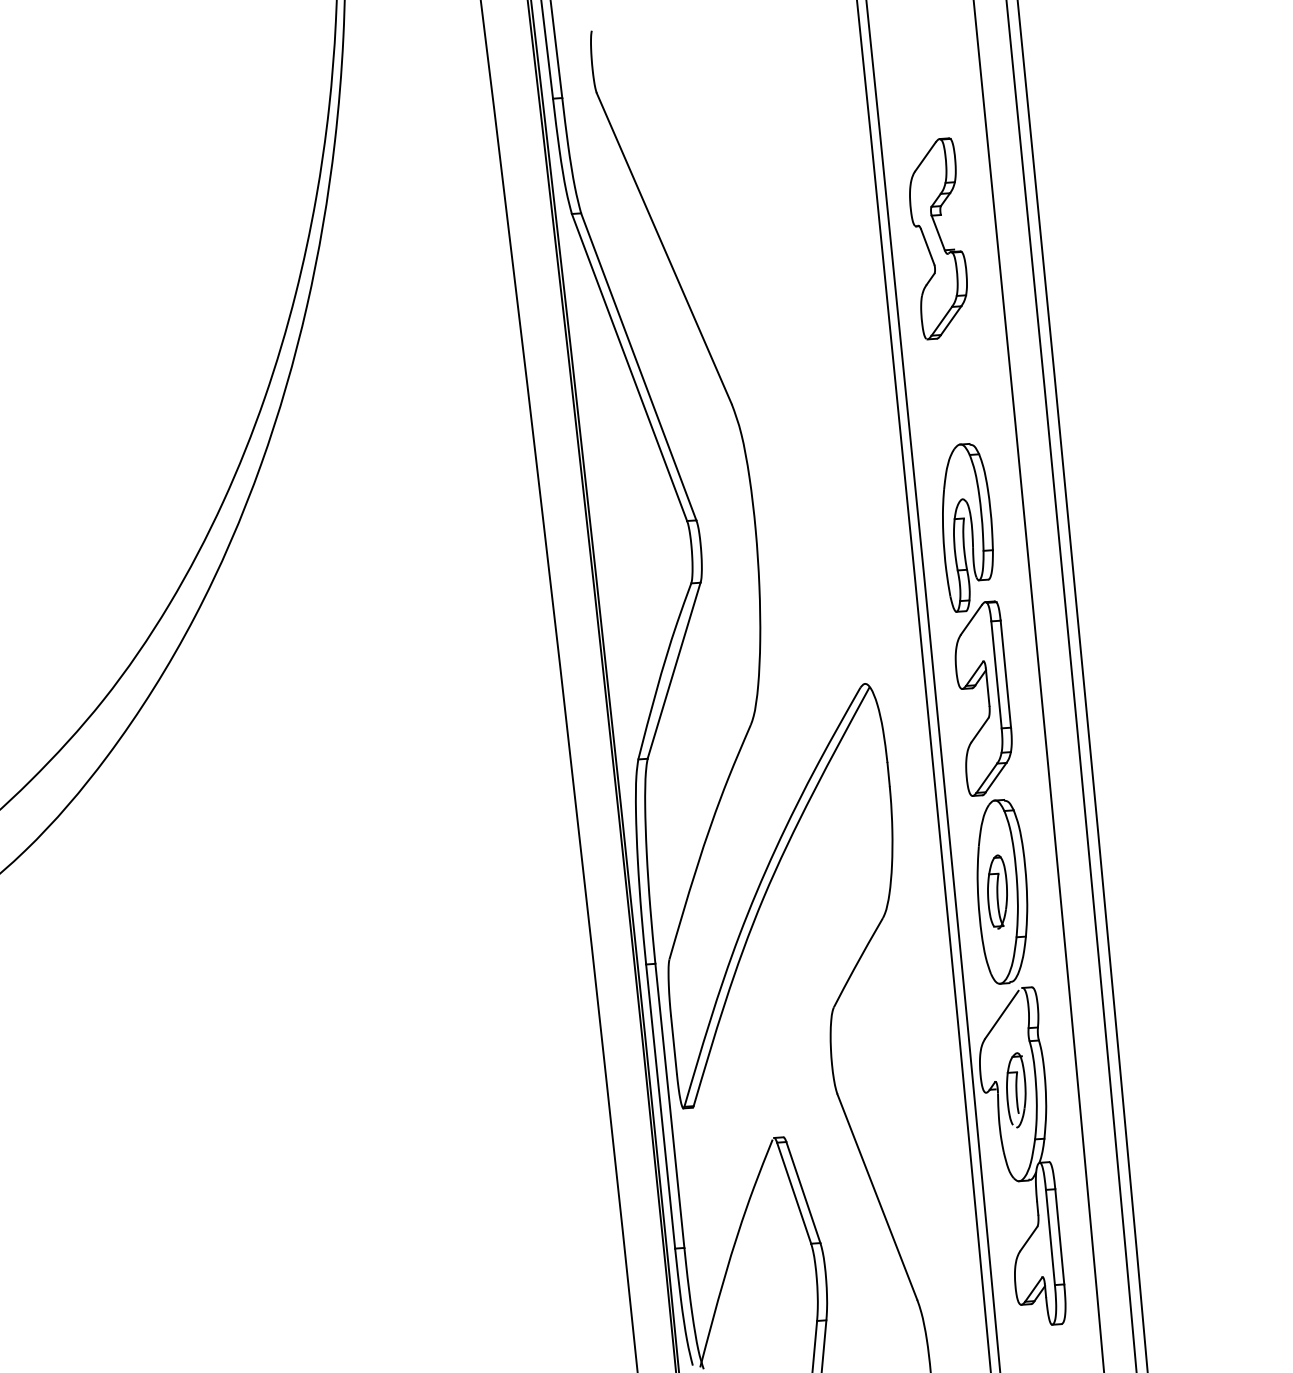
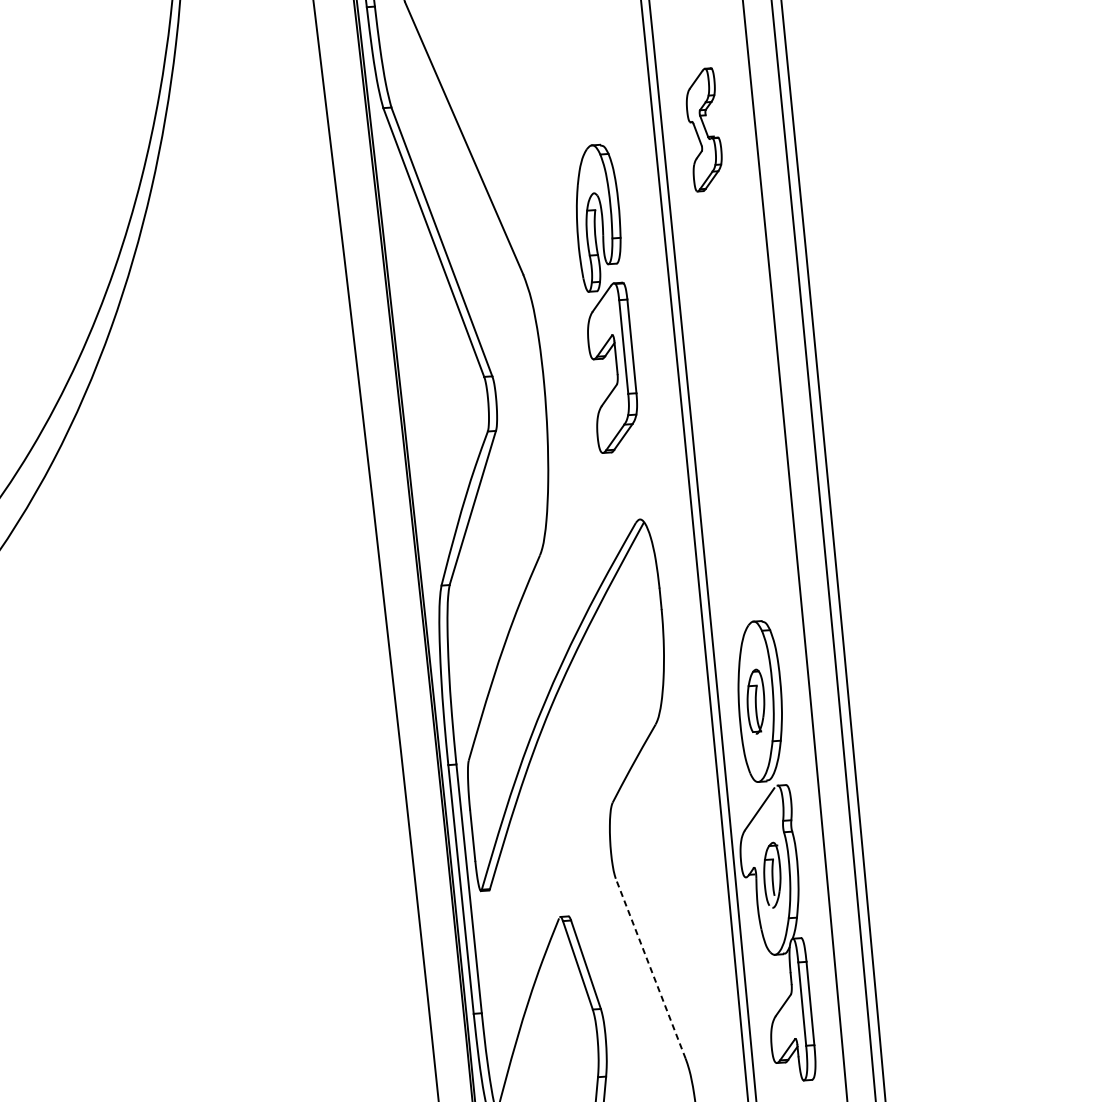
part: (938, 238) -> (704, 129), size x0.7
part: (977, 619) -> (607, 298), moved
line: (877, 1196) -> (650, 968), solid -> dashed

